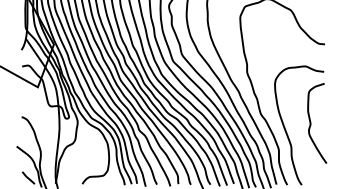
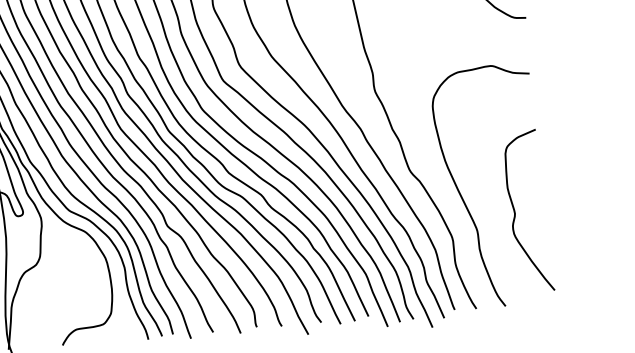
curve: (311, 123) -> (516, 212), moved

